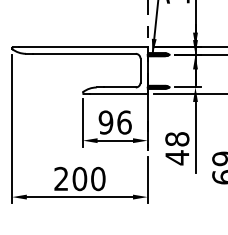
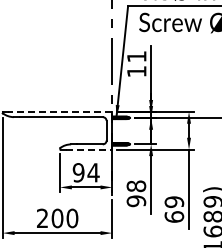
line: (82, 46) -> (59, 111), solid -> dashed
line: (119, 93) -> (89, 149), solid -> dashed
text: (124, 122) -> (93, 172), 96 -> 94
text: (177, 158) -> (136, 201), 48 -> 98

